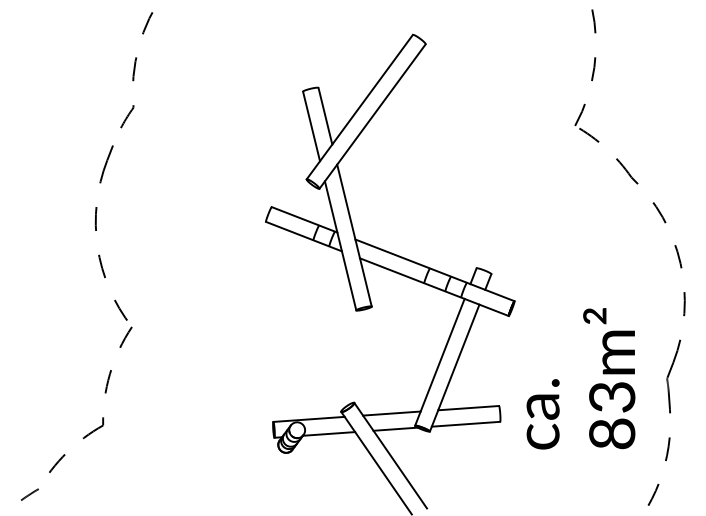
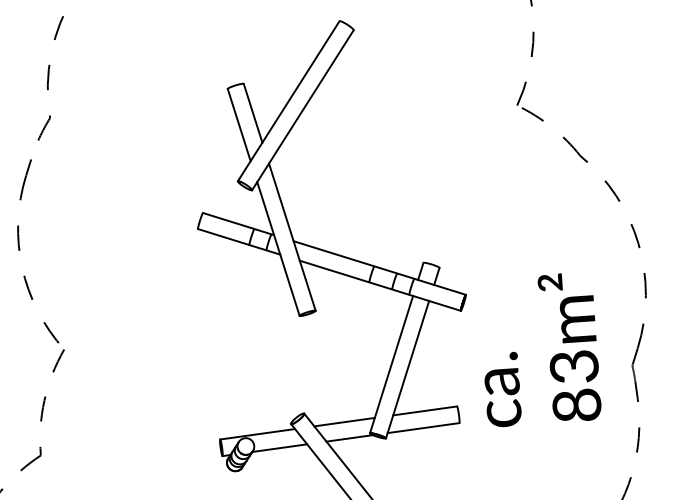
text: (580, 378) -> (539, 349), moved

